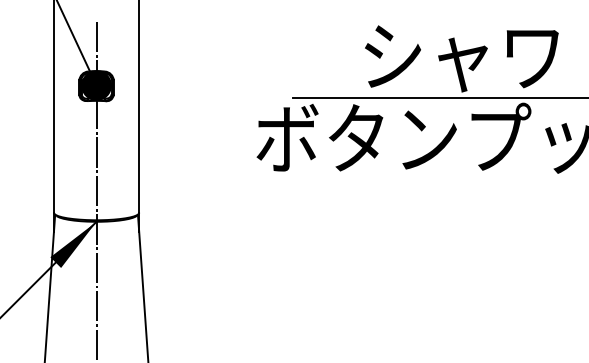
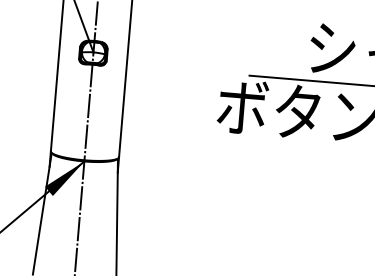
fill: (96, 85) -> (93, 52), removed

